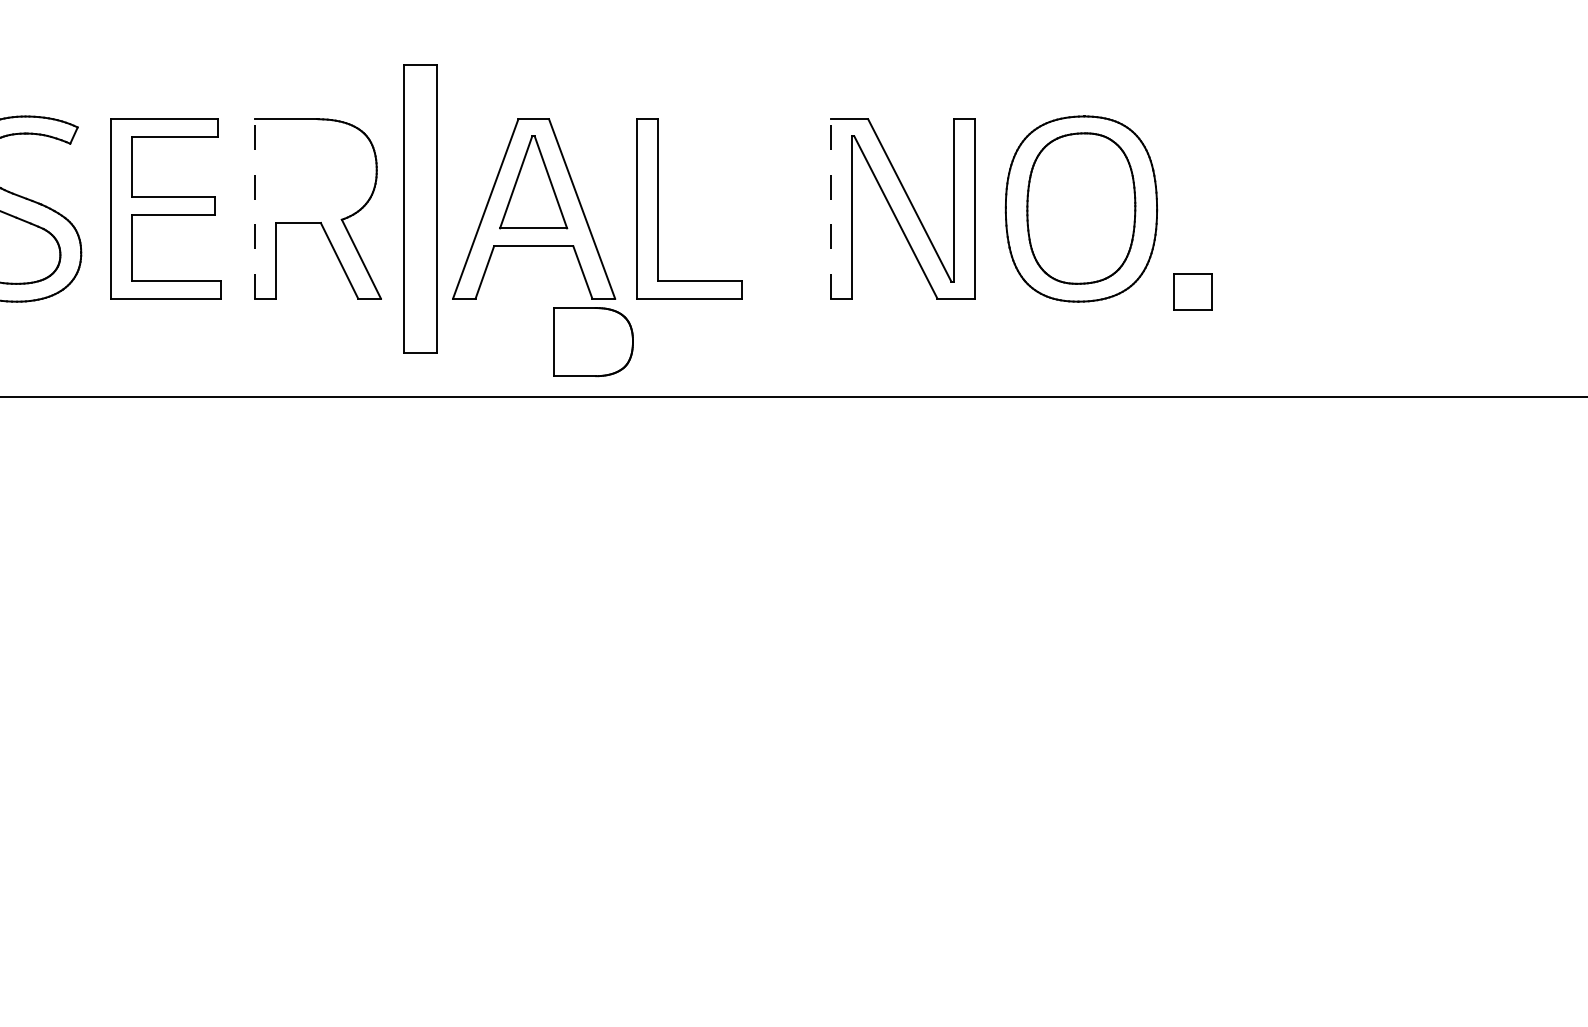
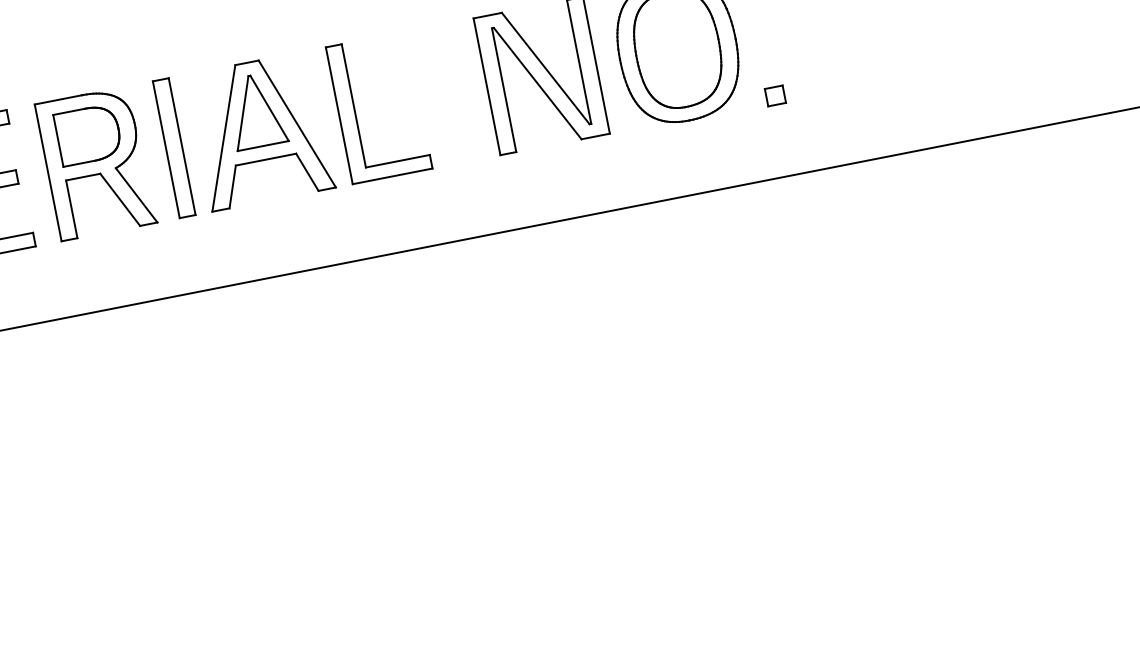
line: (255, 208) -> (48, 172), dashed -> solid
part: (420, 208) -> (174, 147), size x0.62
line: (831, 208) -> (487, 86), dashed -> solid
part: (1193, 291) -> (775, 95), size x0.62
part: (593, 342) -> (88, 135), moved

